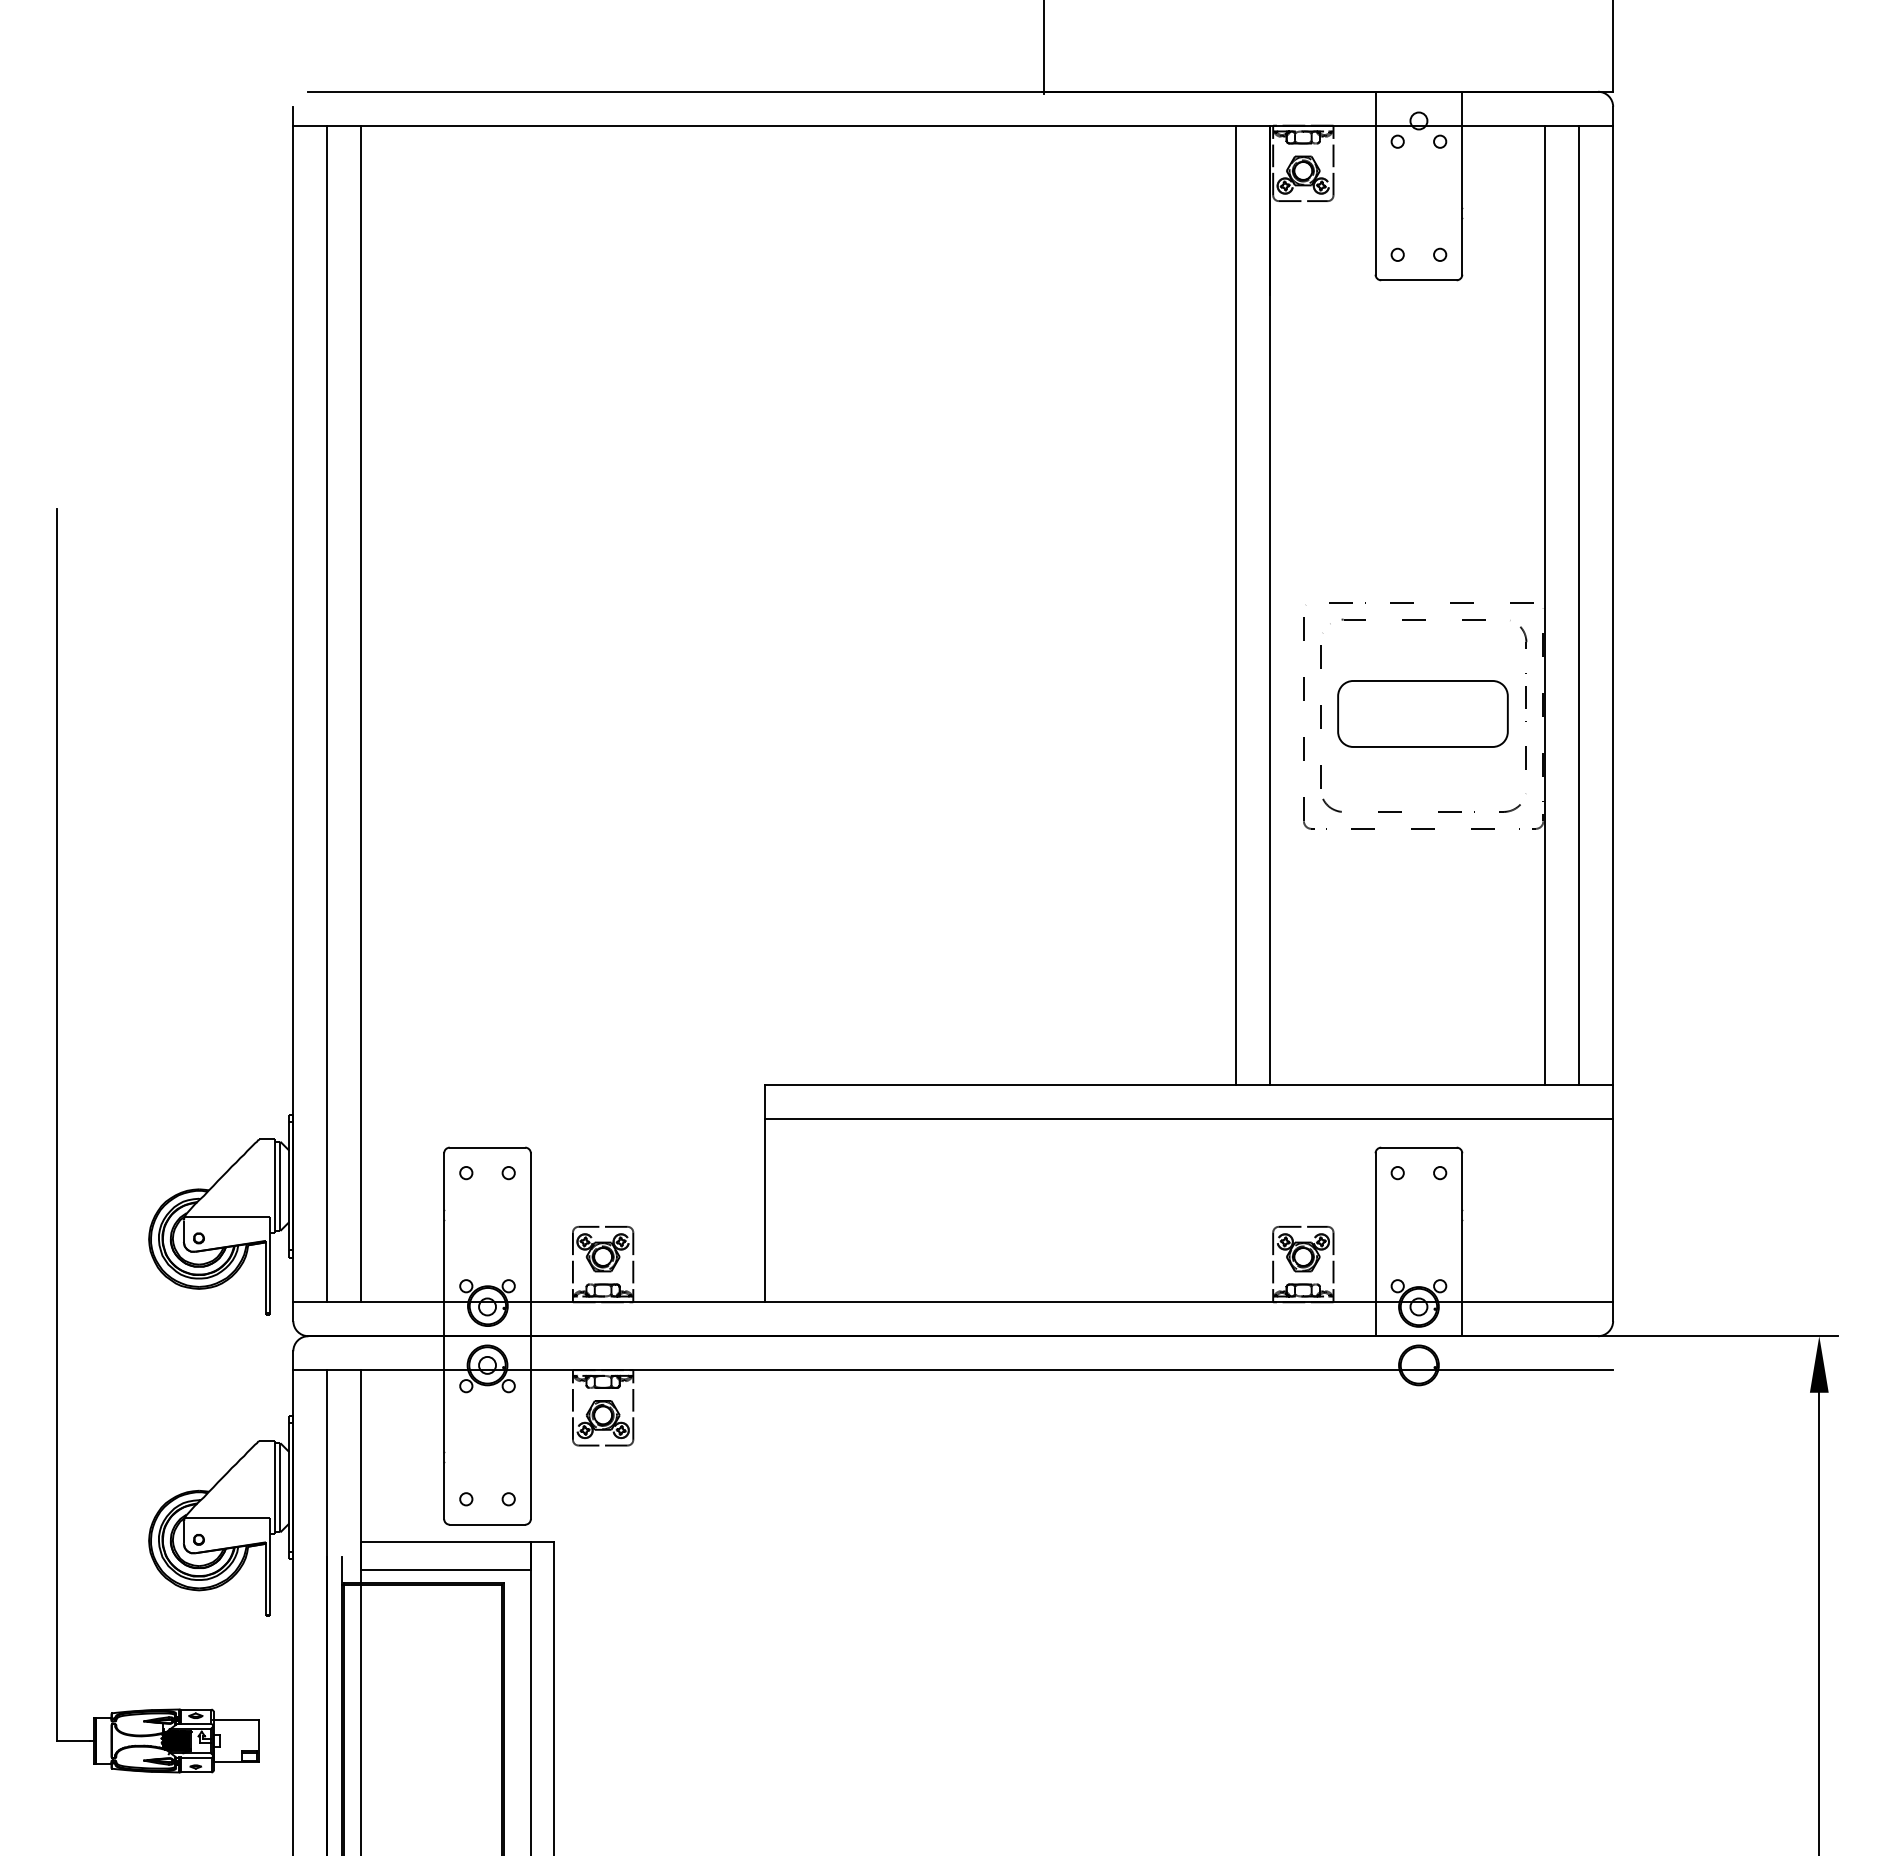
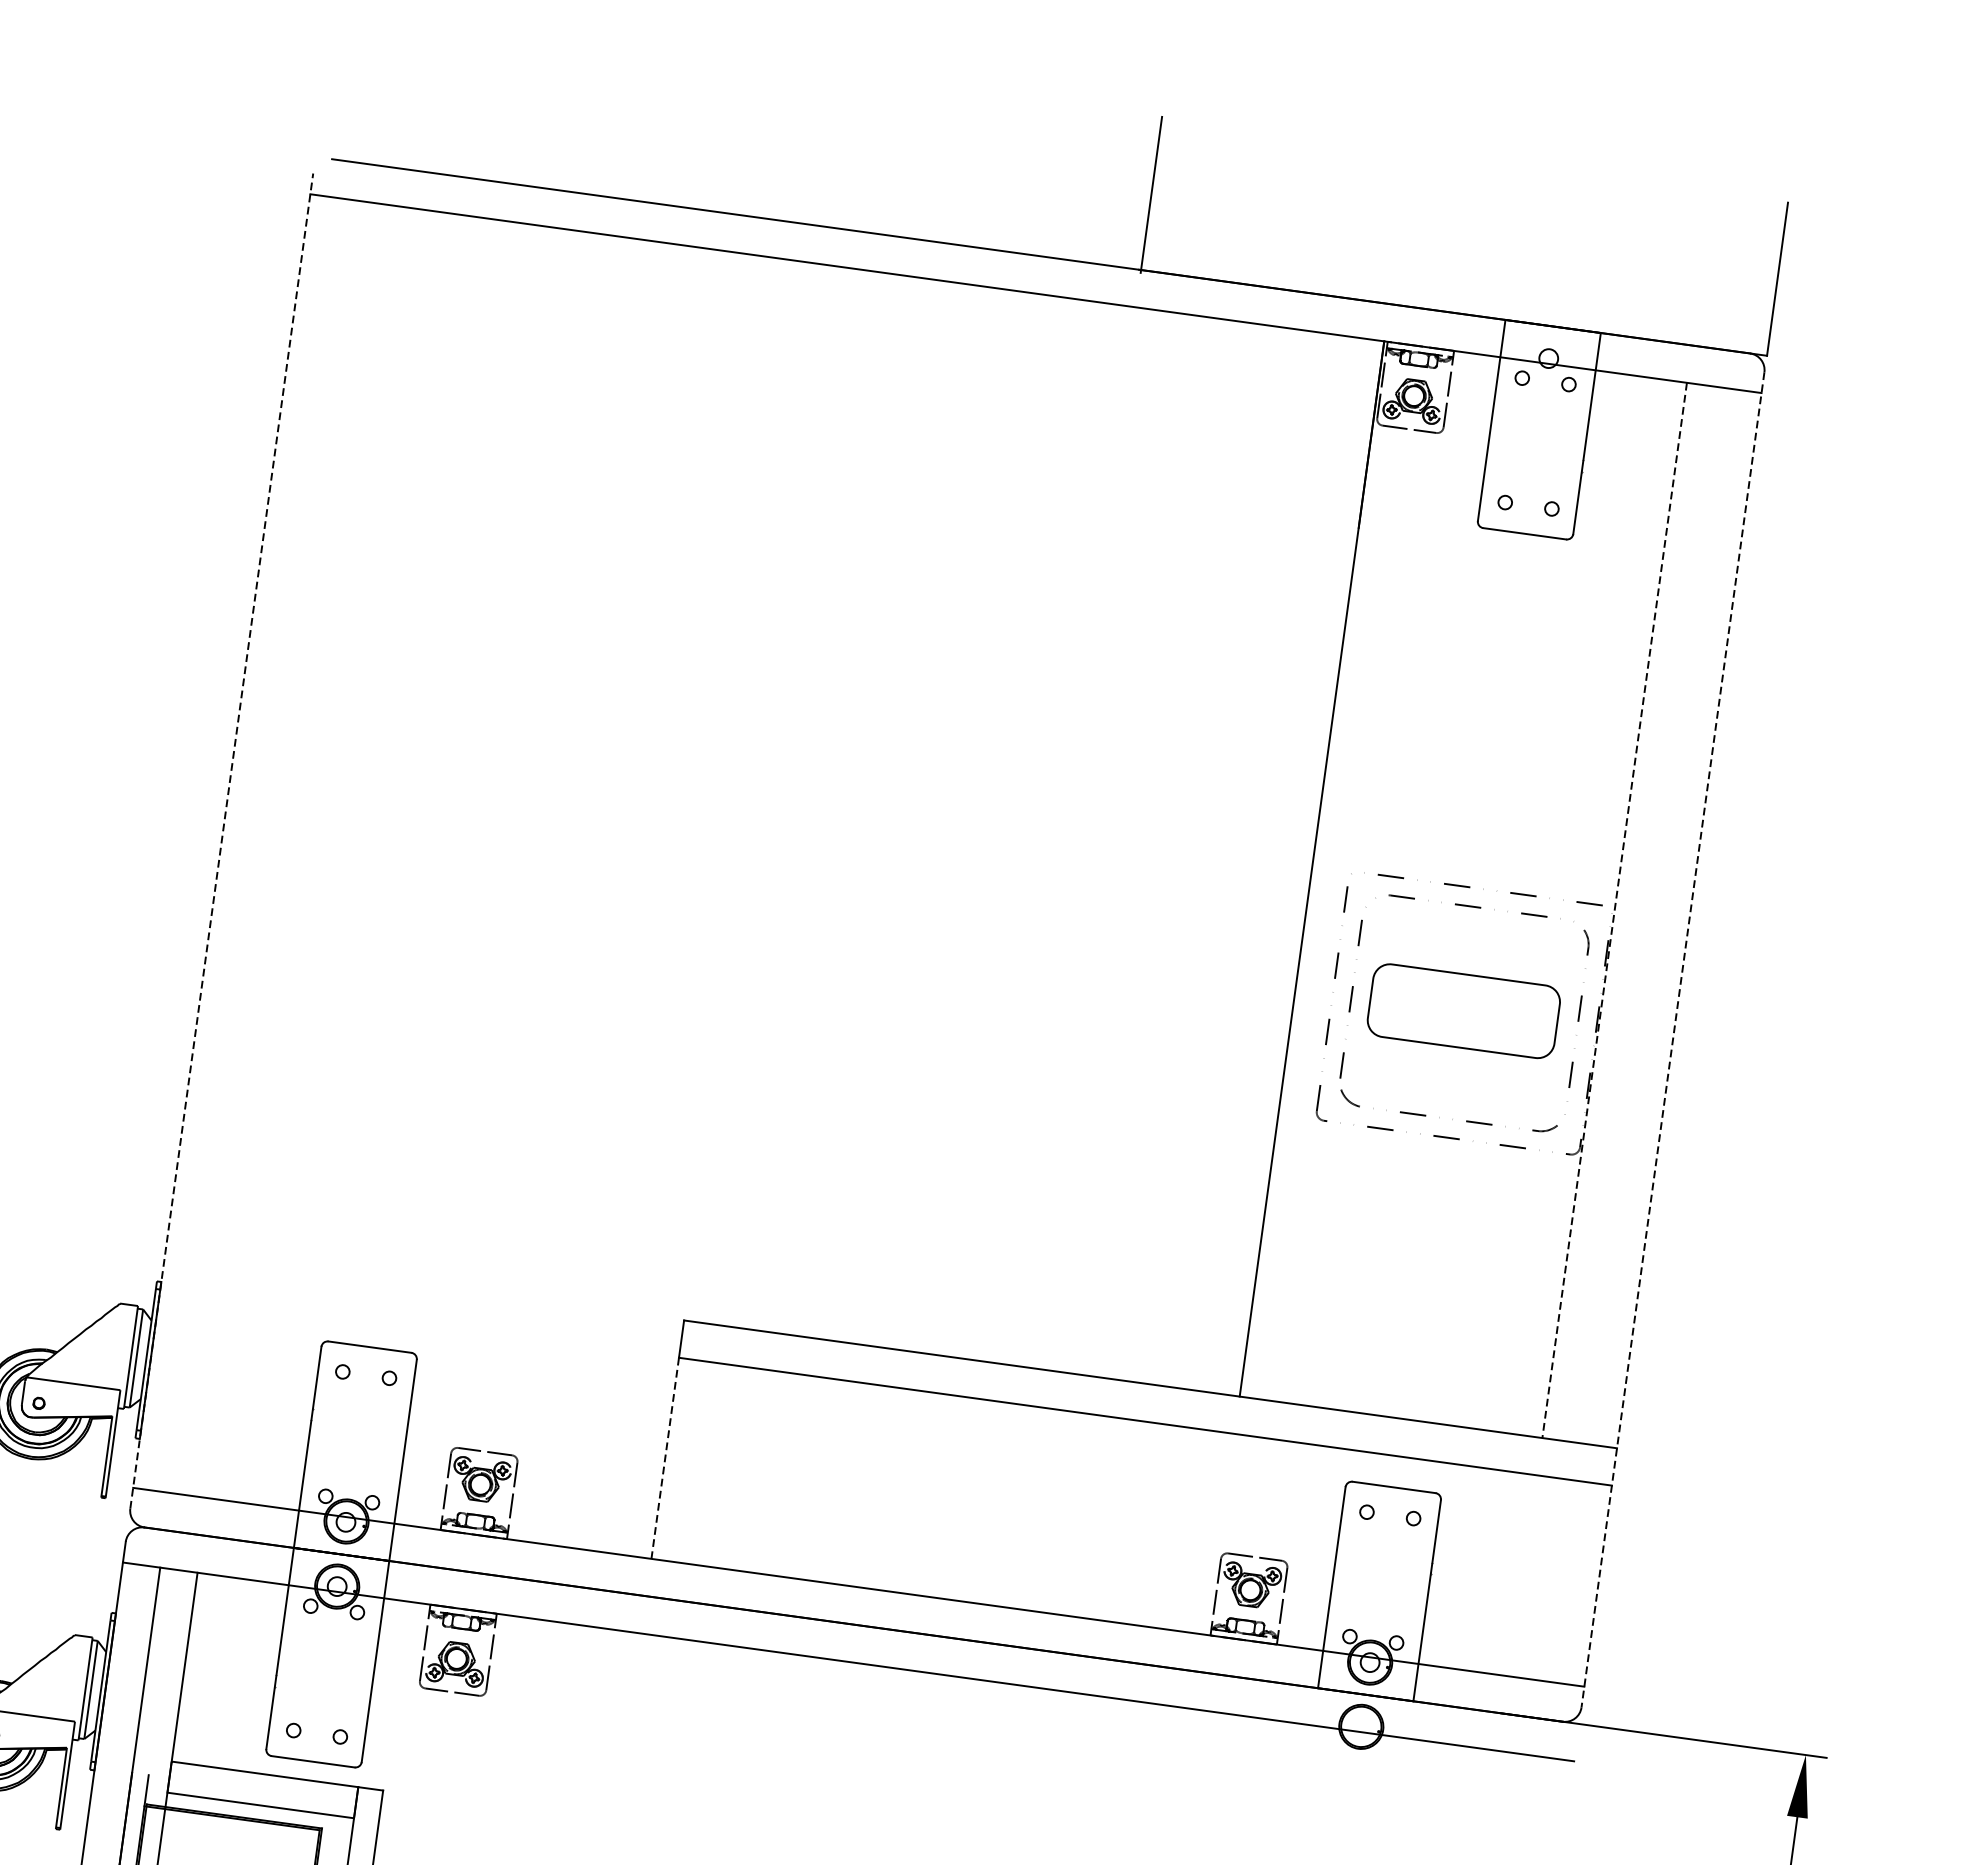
line: (1236, 605) -> (1275, 863), removed
line: (1545, 605) -> (1614, 910), solid -> dashed
line: (1579, 605) -> (1652, 915), removed
line: (293, 713) -> (222, 840), solid -> dashed
line: (327, 713) -> (259, 845), removed
line: (361, 713) -> (296, 850), removed
line: (1613, 714) -> (1673, 1040), solid -> dashed
line: (764, 1211) -> (664, 1459), solid -> dashed

